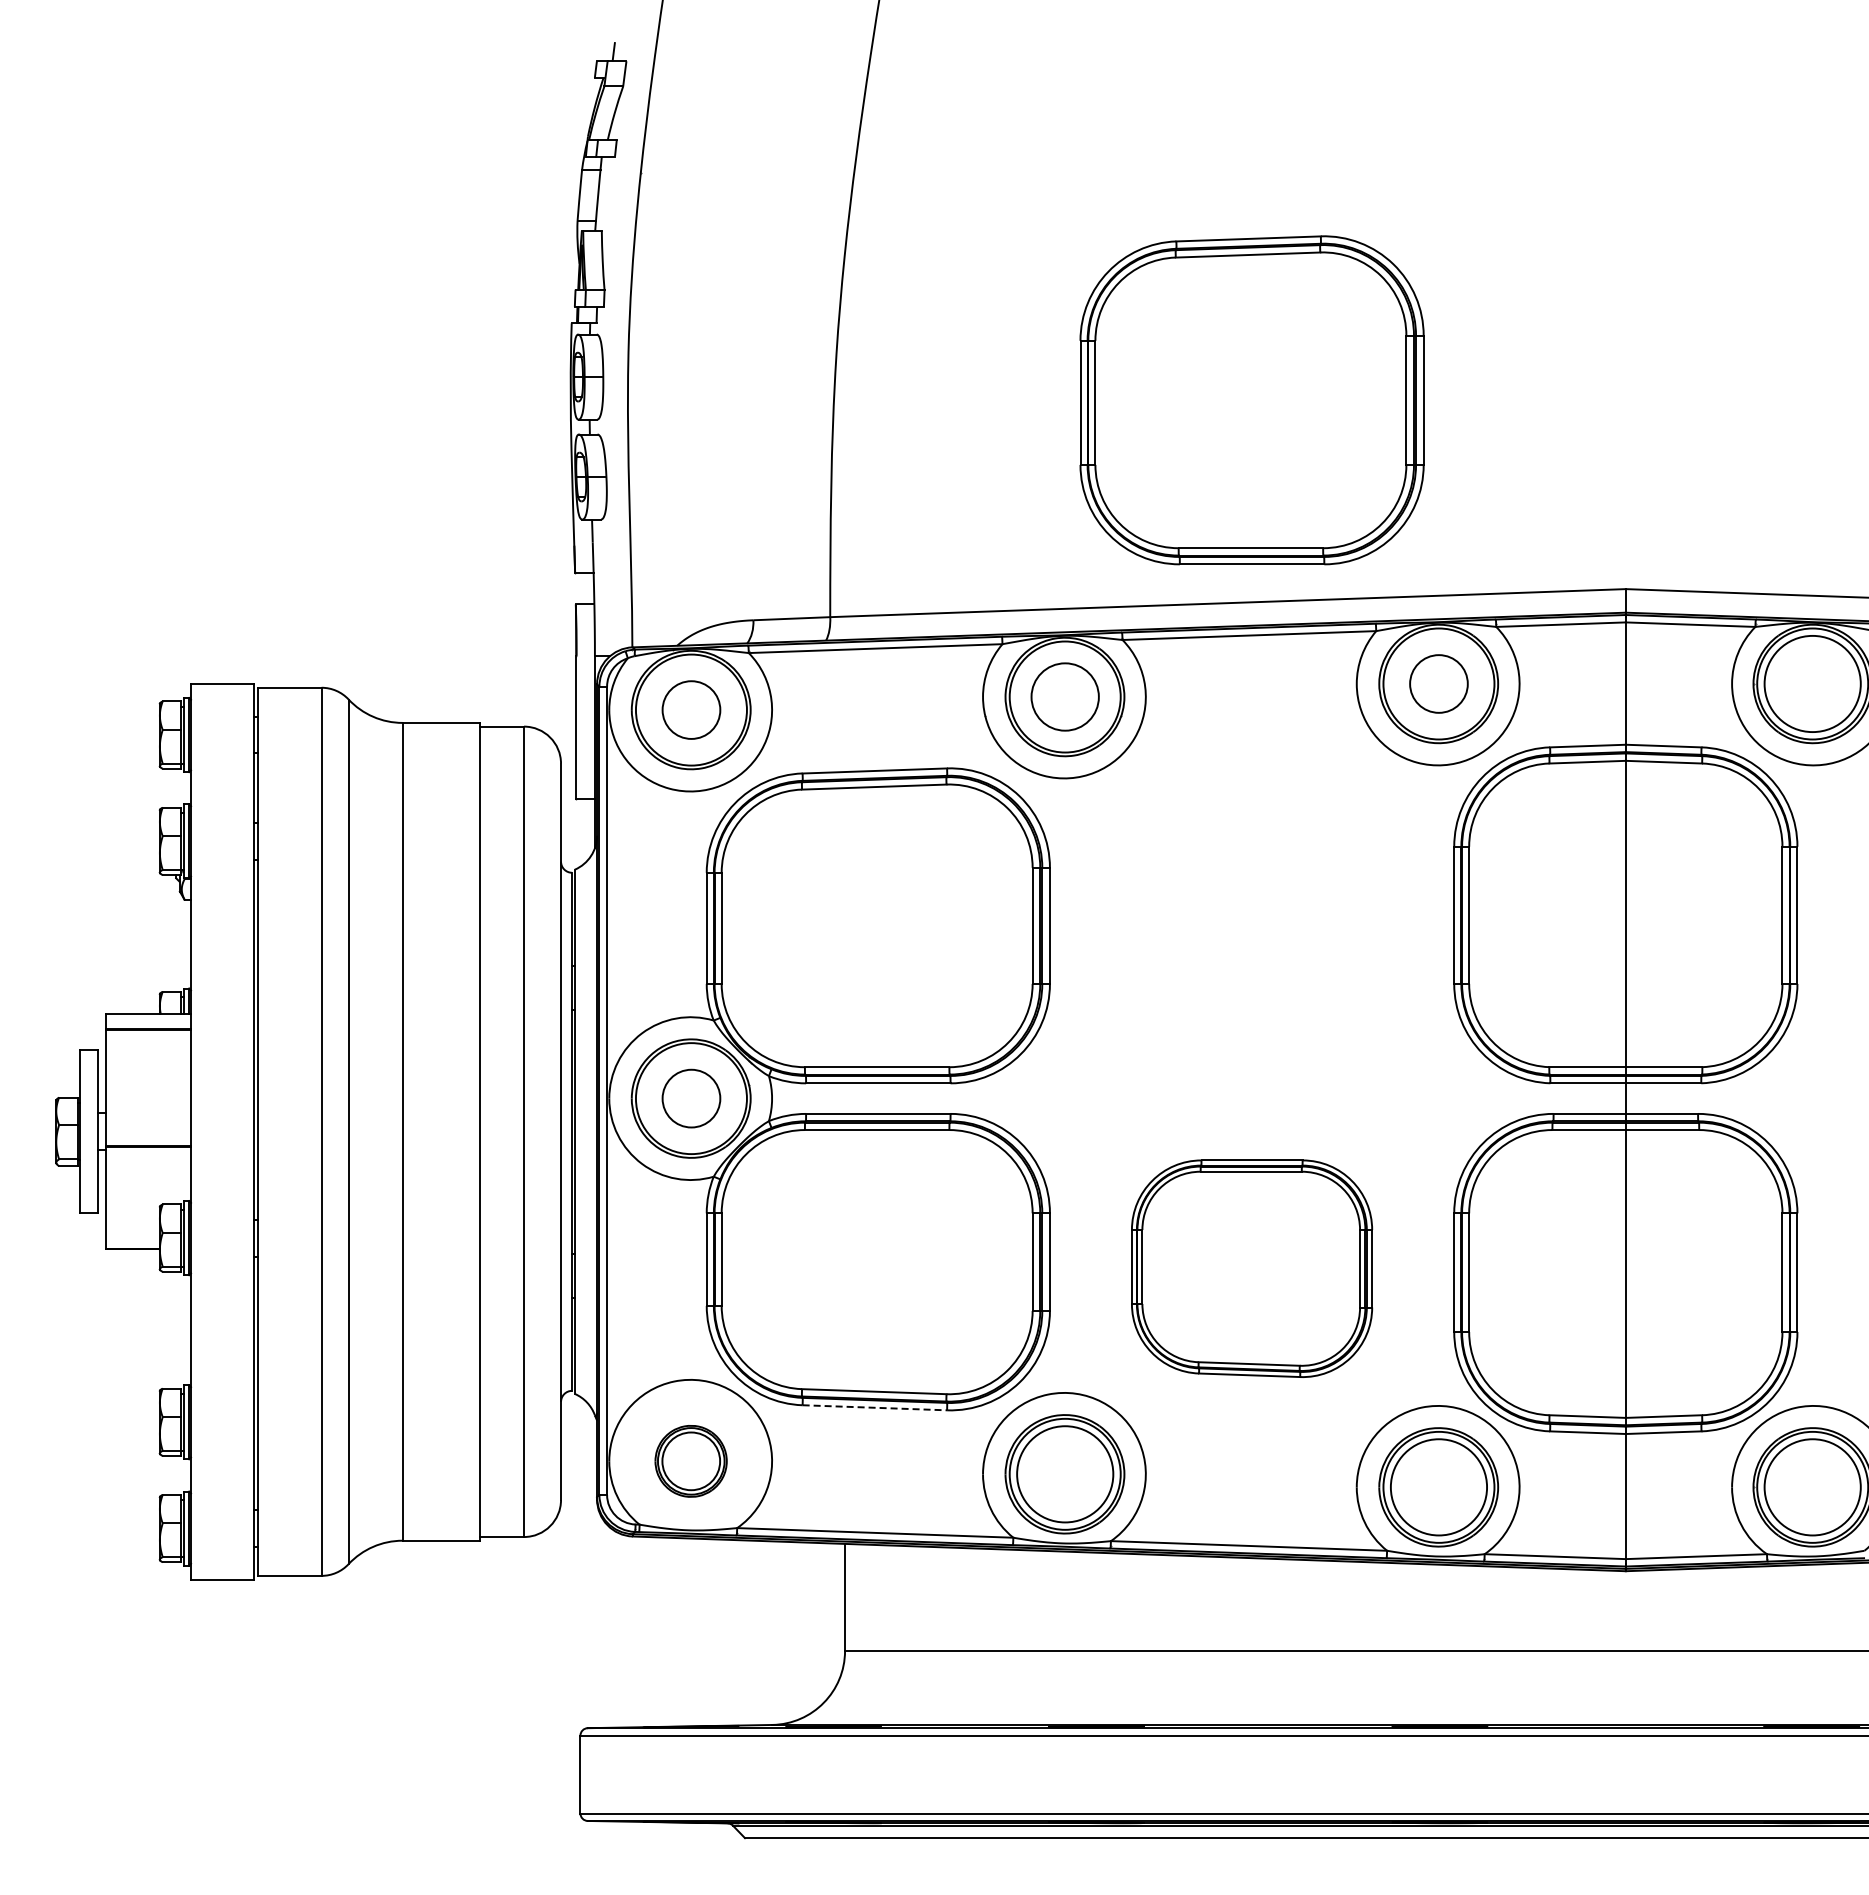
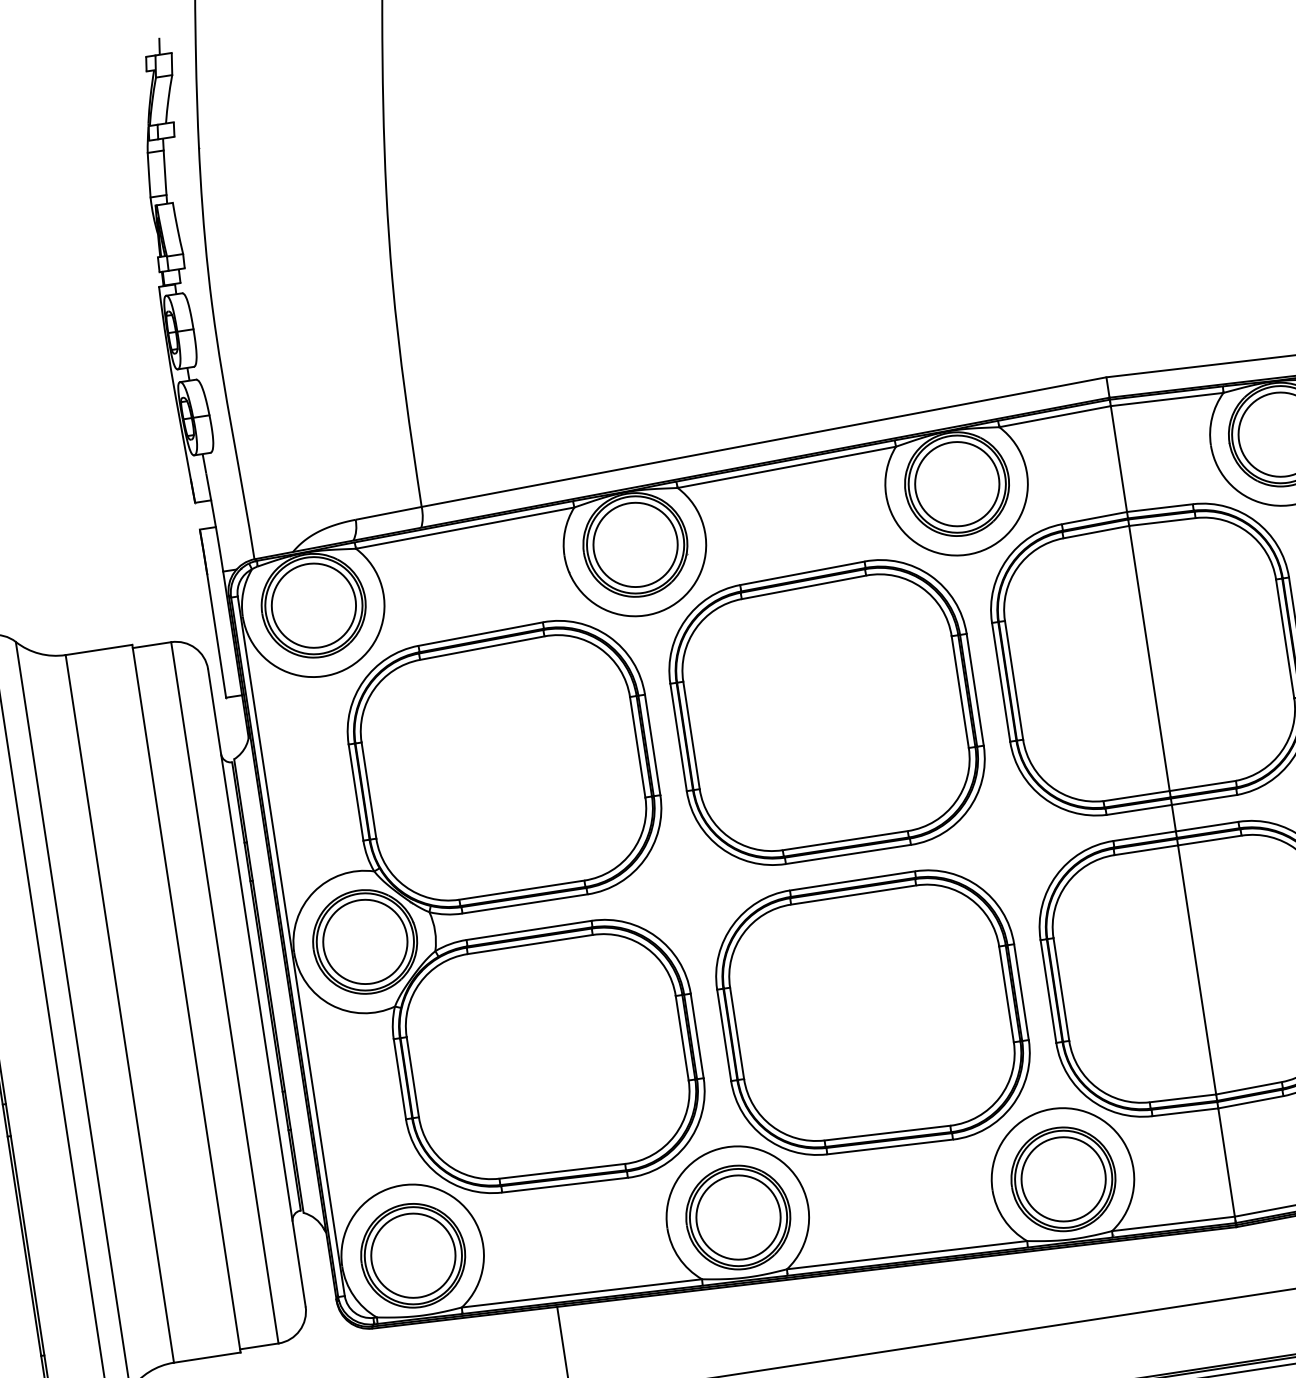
part: (1251, 400) -> (826, 712), moved
circle: (1438, 683) -> (956, 483), size x1.67
circle: (1065, 696) -> (635, 544), size x1.43
circle: (691, 709) -> (313, 605), size x1.67
circle: (691, 1098) -> (365, 941), size x1.67
part: (1251, 1268) -> (872, 1014), size x1.43
line: (875, 1407) -> (565, 1184), dashed -> solid
part: (690, 1461) -> (412, 1256), size x1.67

